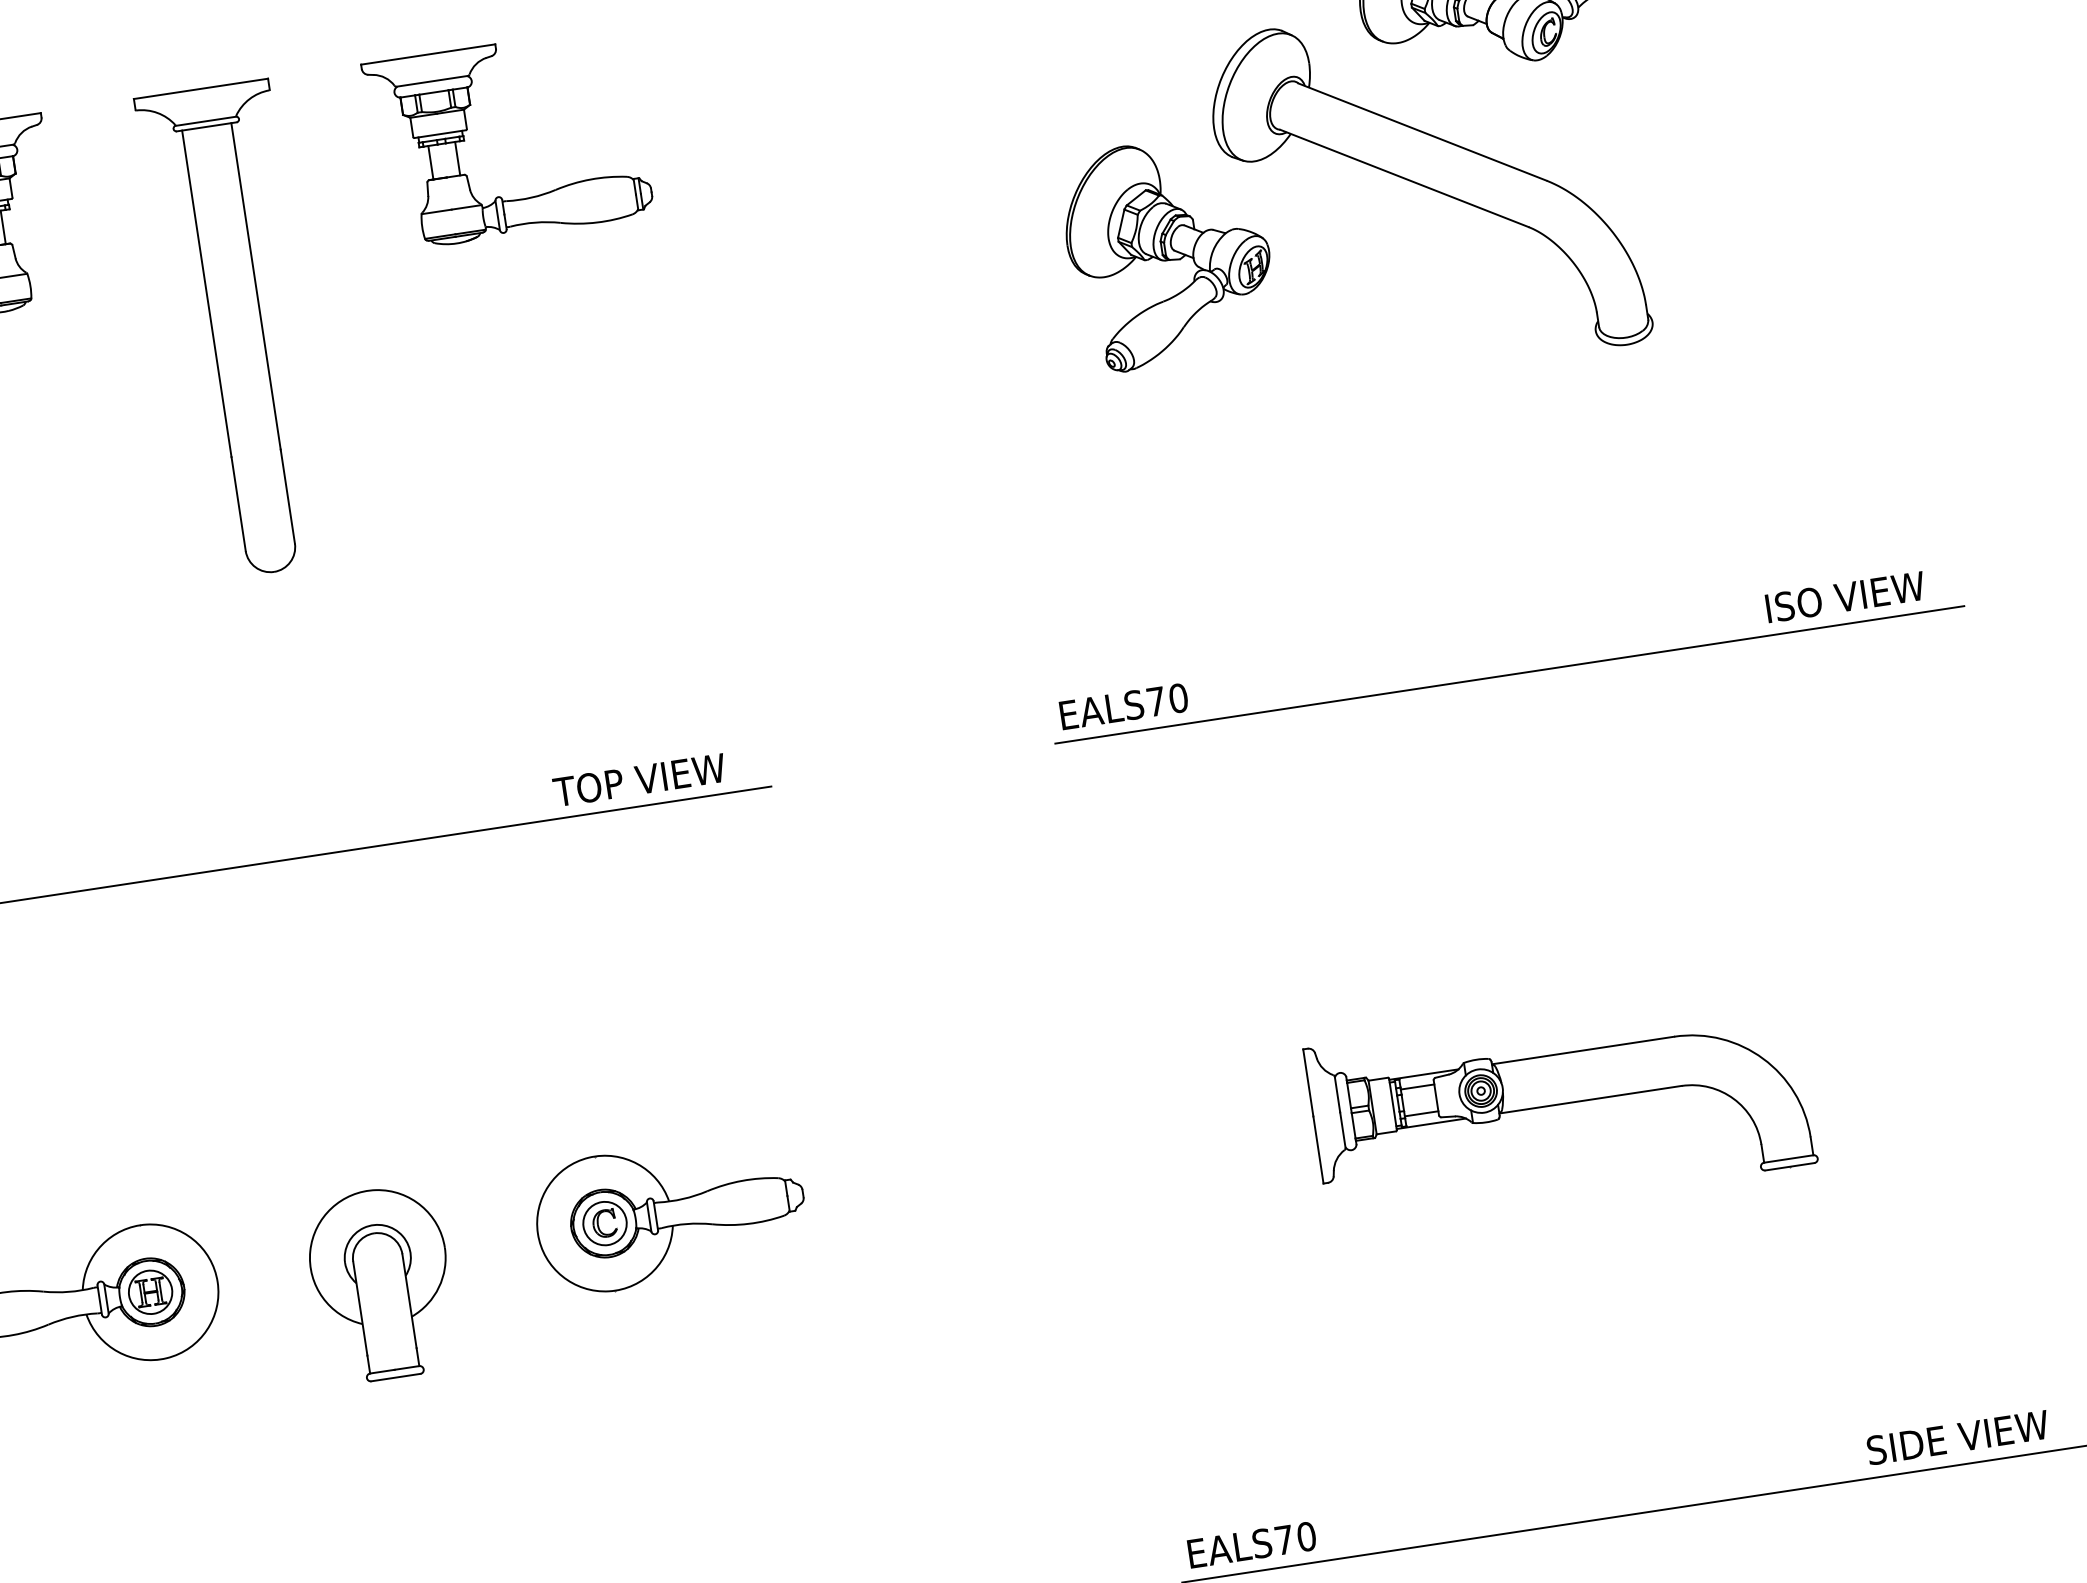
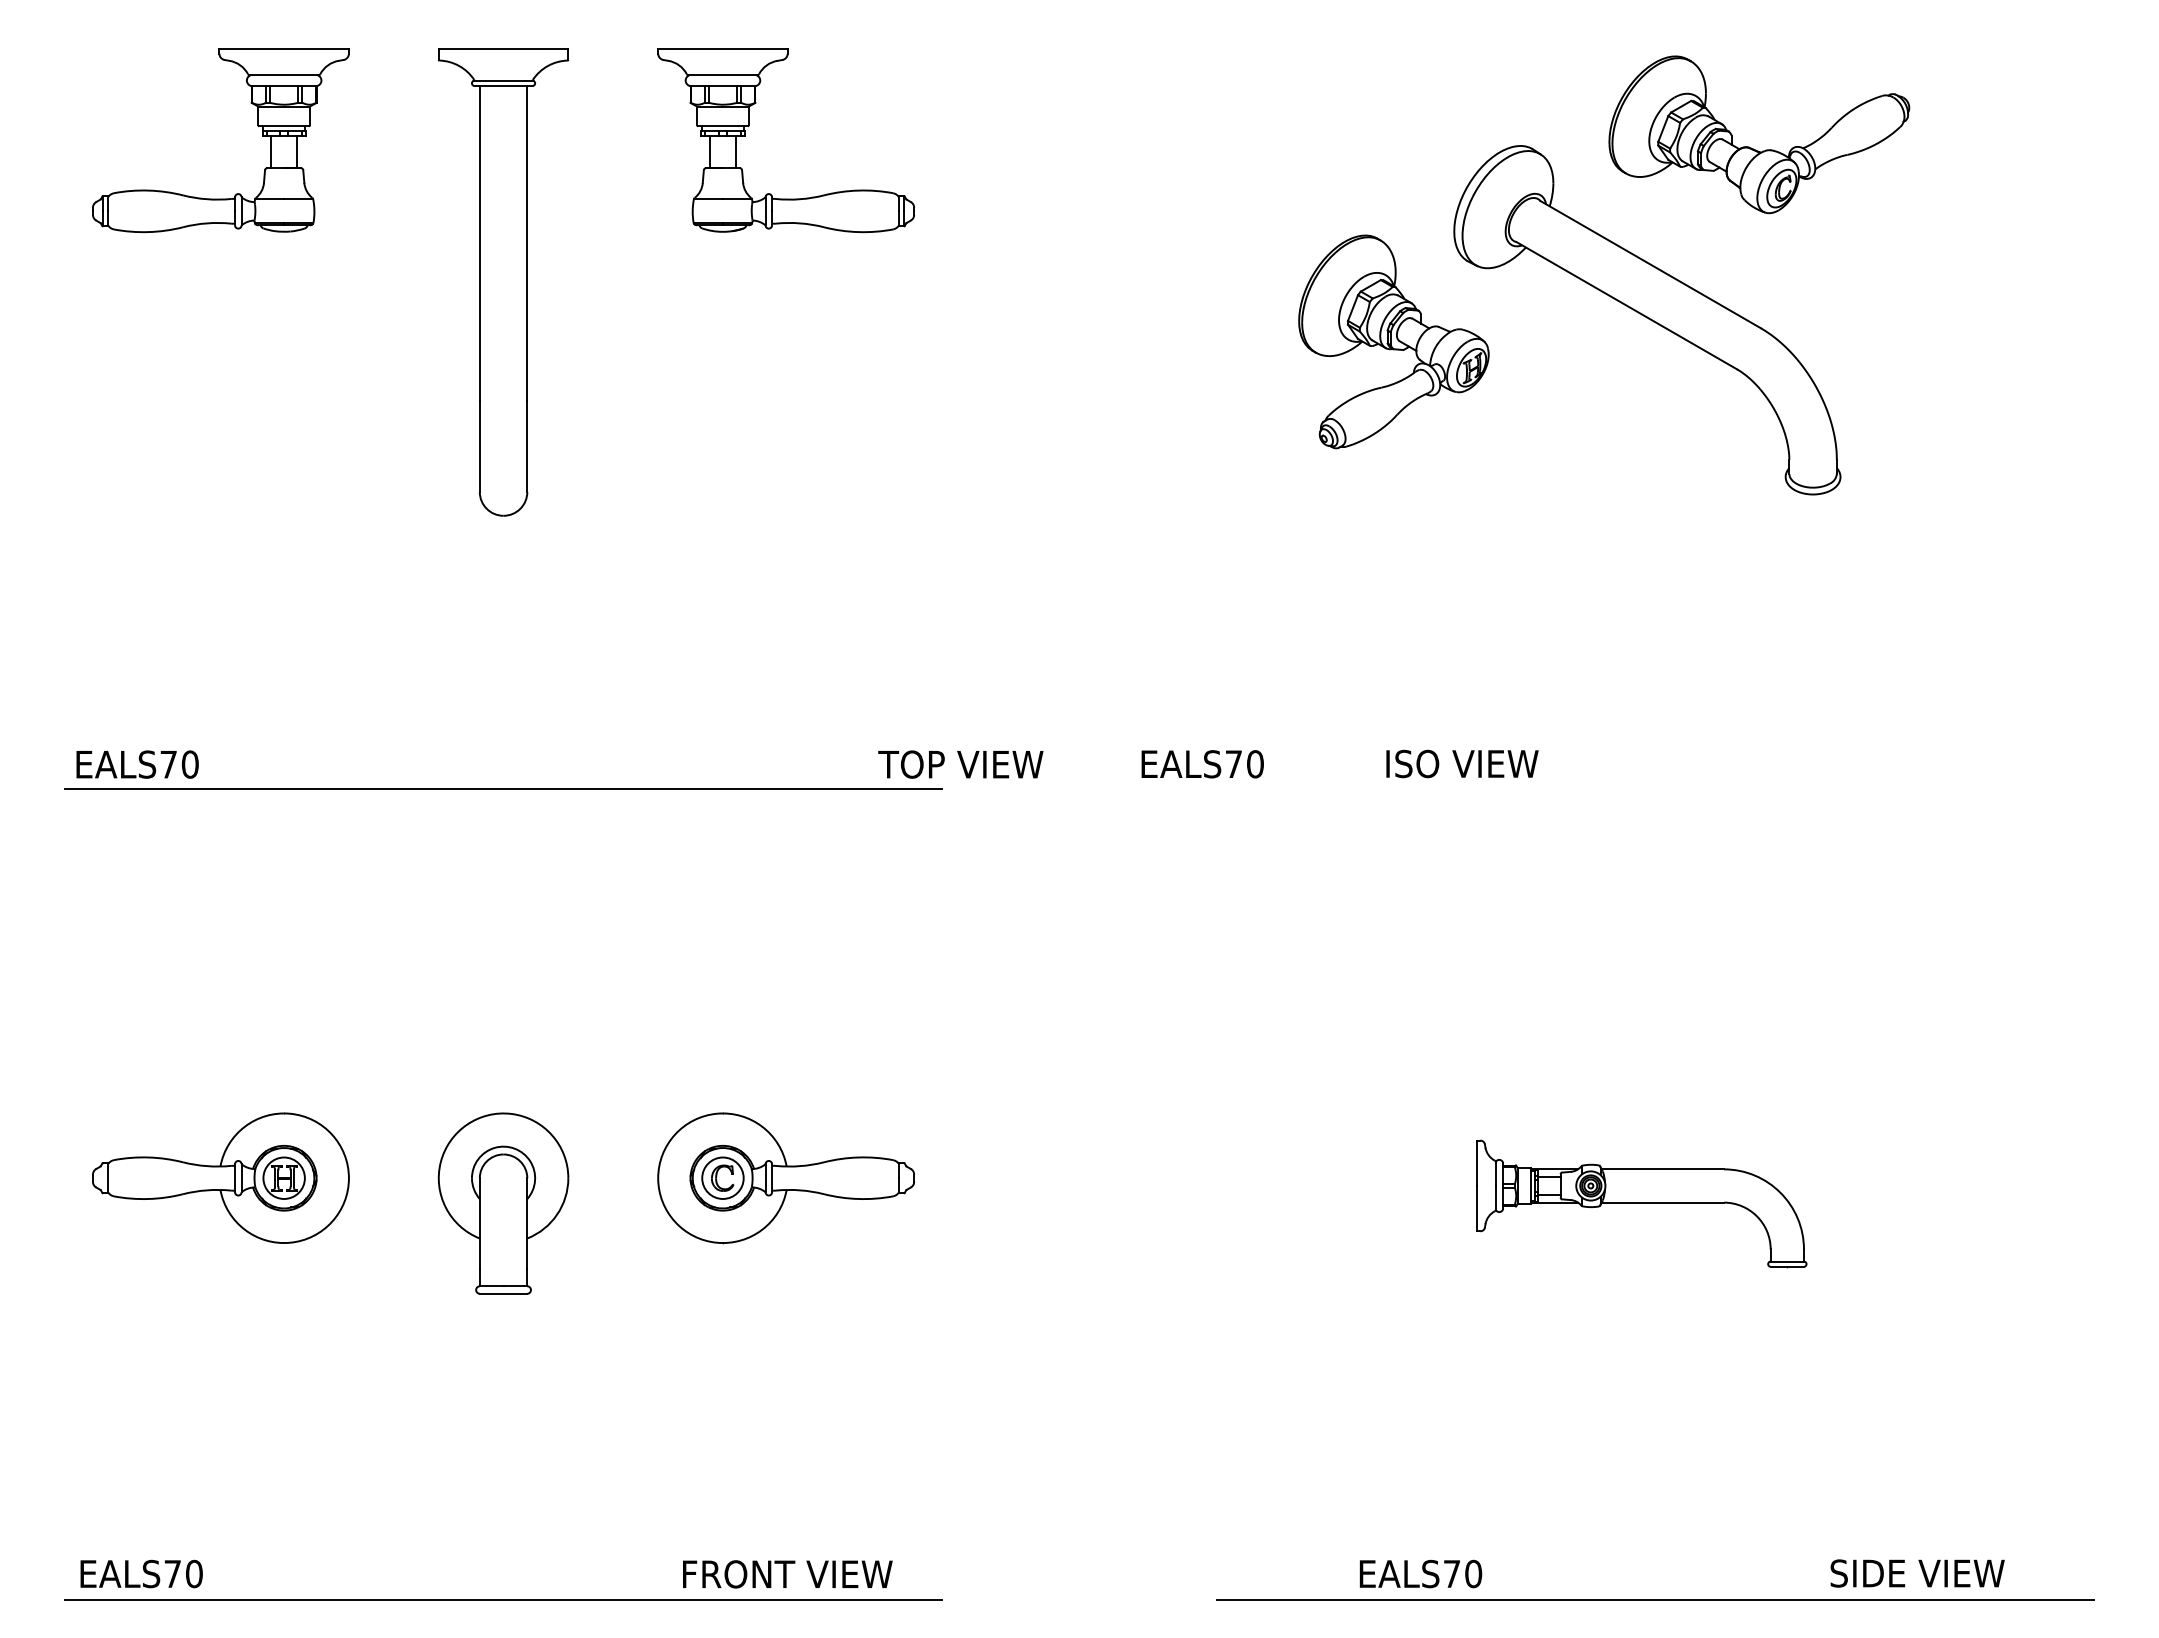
text: (1845, 596) -> (1462, 763), moved
line: (1509, 674) -> (1655, 789), removed
text: (1123, 706) -> (1202, 764), moved
text: (639, 780) -> (960, 764), moved
part: (1560, 1105) -> (1641, 1203), size x0.7
text: (1957, 1437) -> (1917, 1573), moved
text: (1251, 1544) -> (1420, 1573), moved

